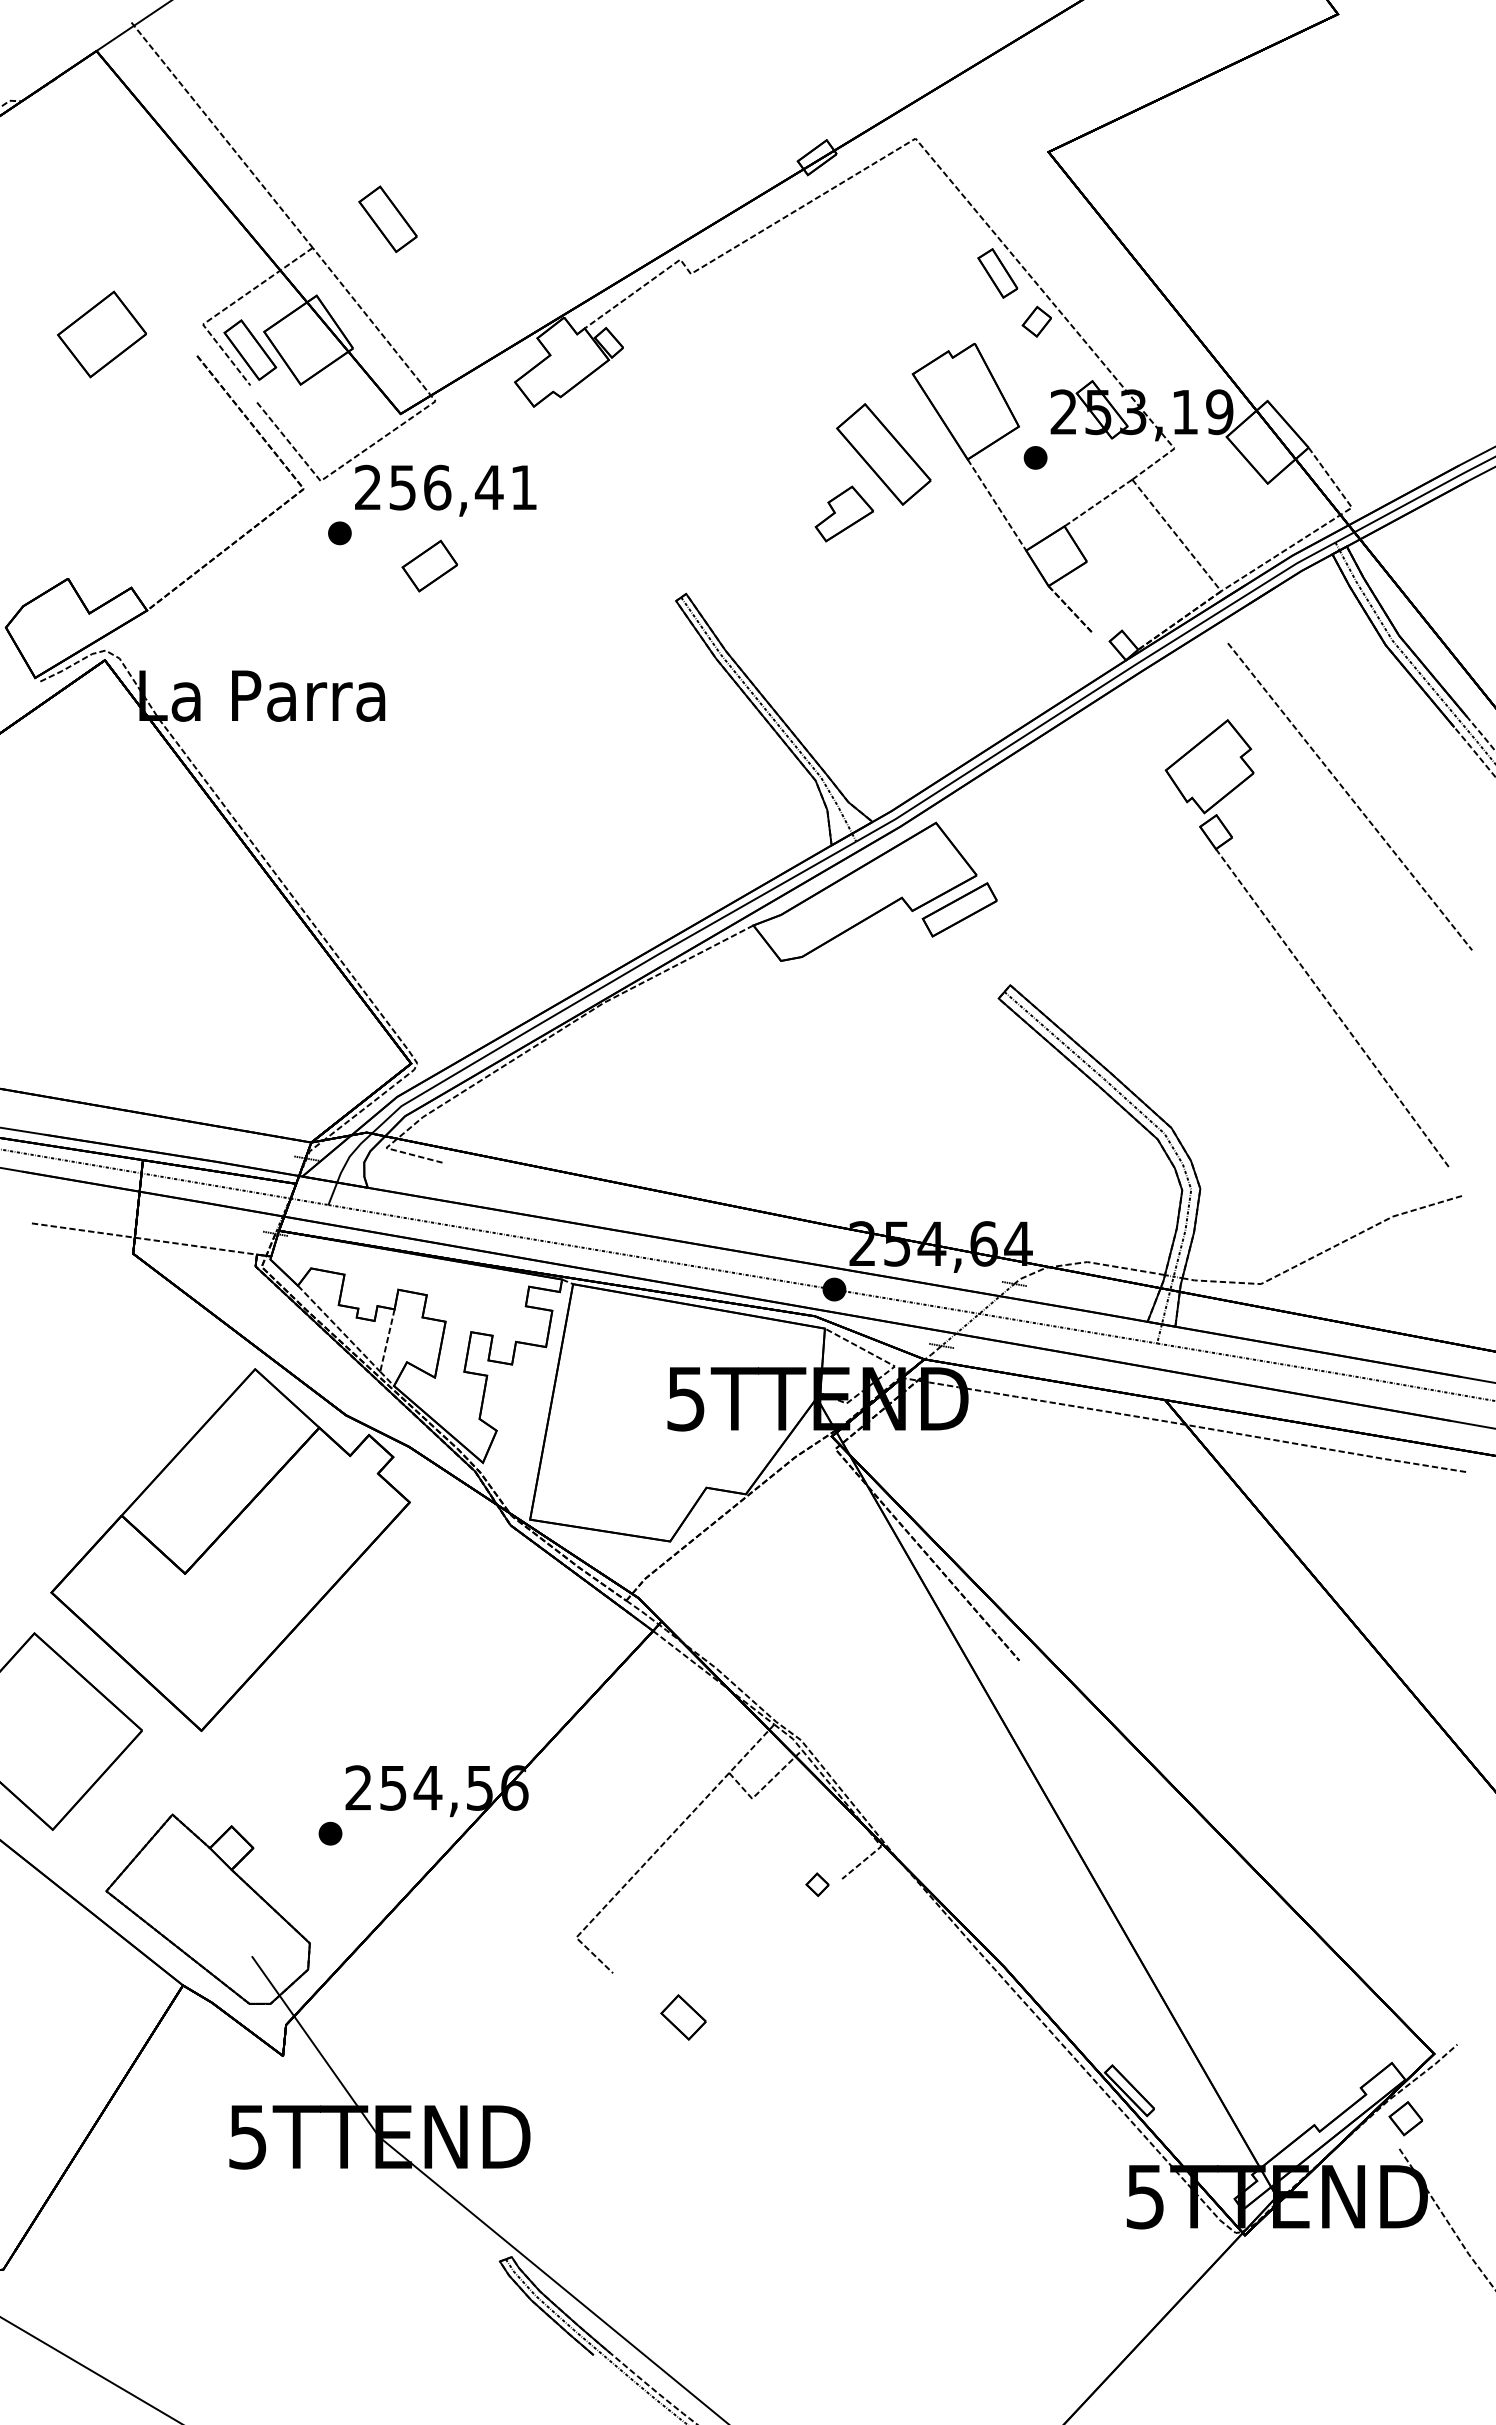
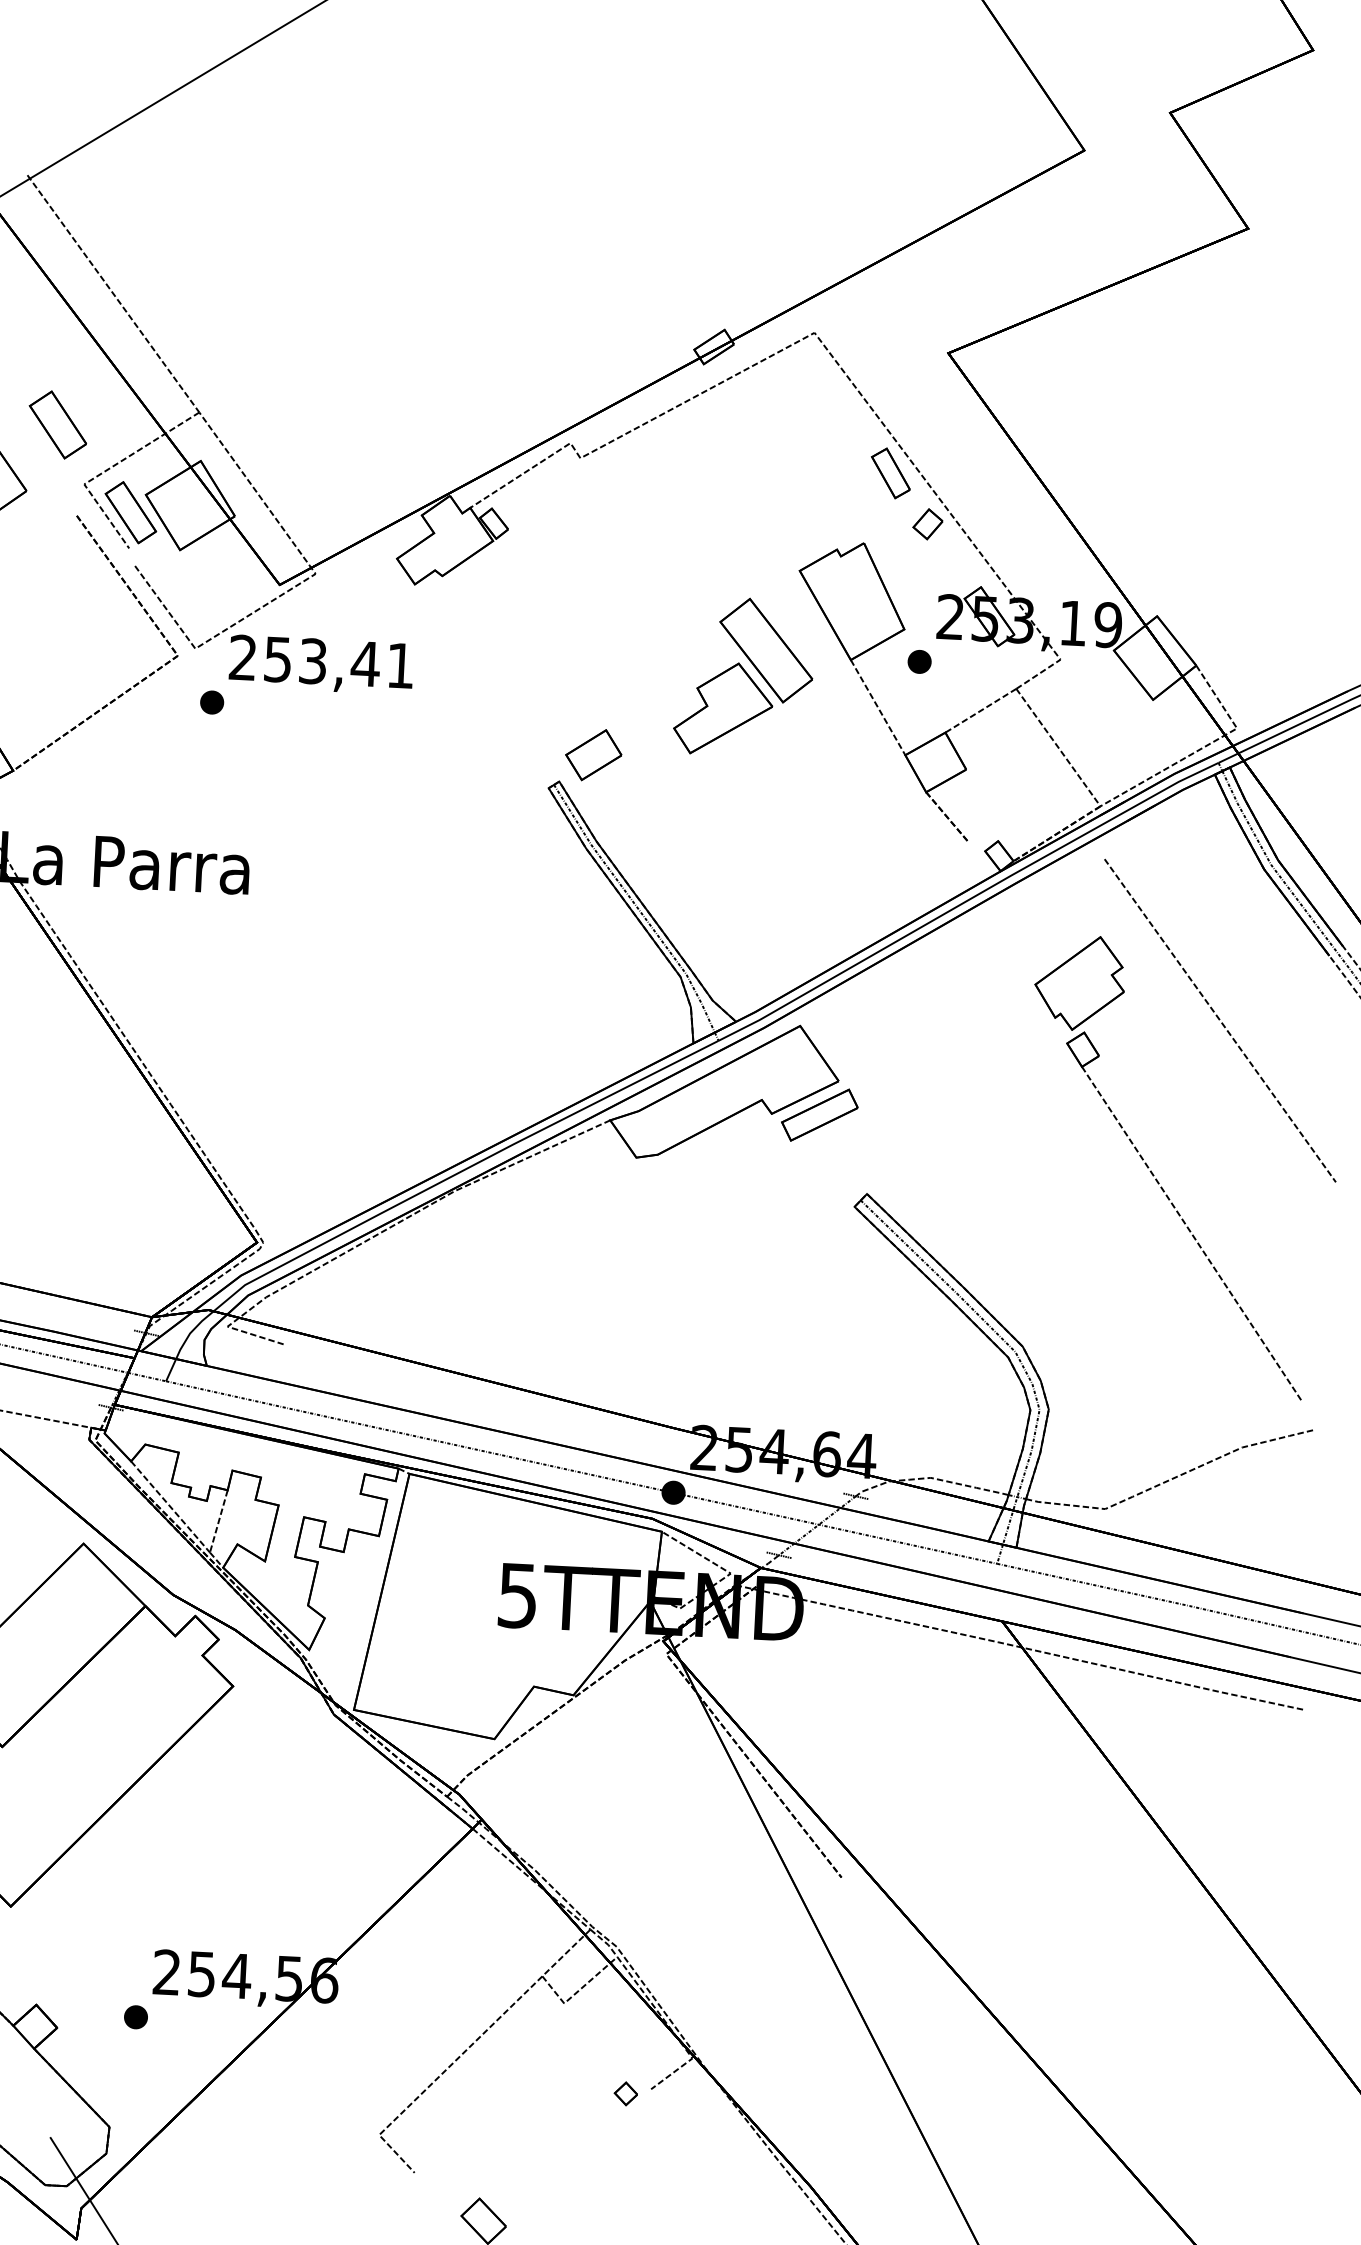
part: (387, 218) -> (57, 424), moved
text: (437, 487) -> (313, 661), 256,41 -> 253,41
part: (844, 513) -> (723, 708), size x1.67
part: (429, 565) -> (593, 754), moved

